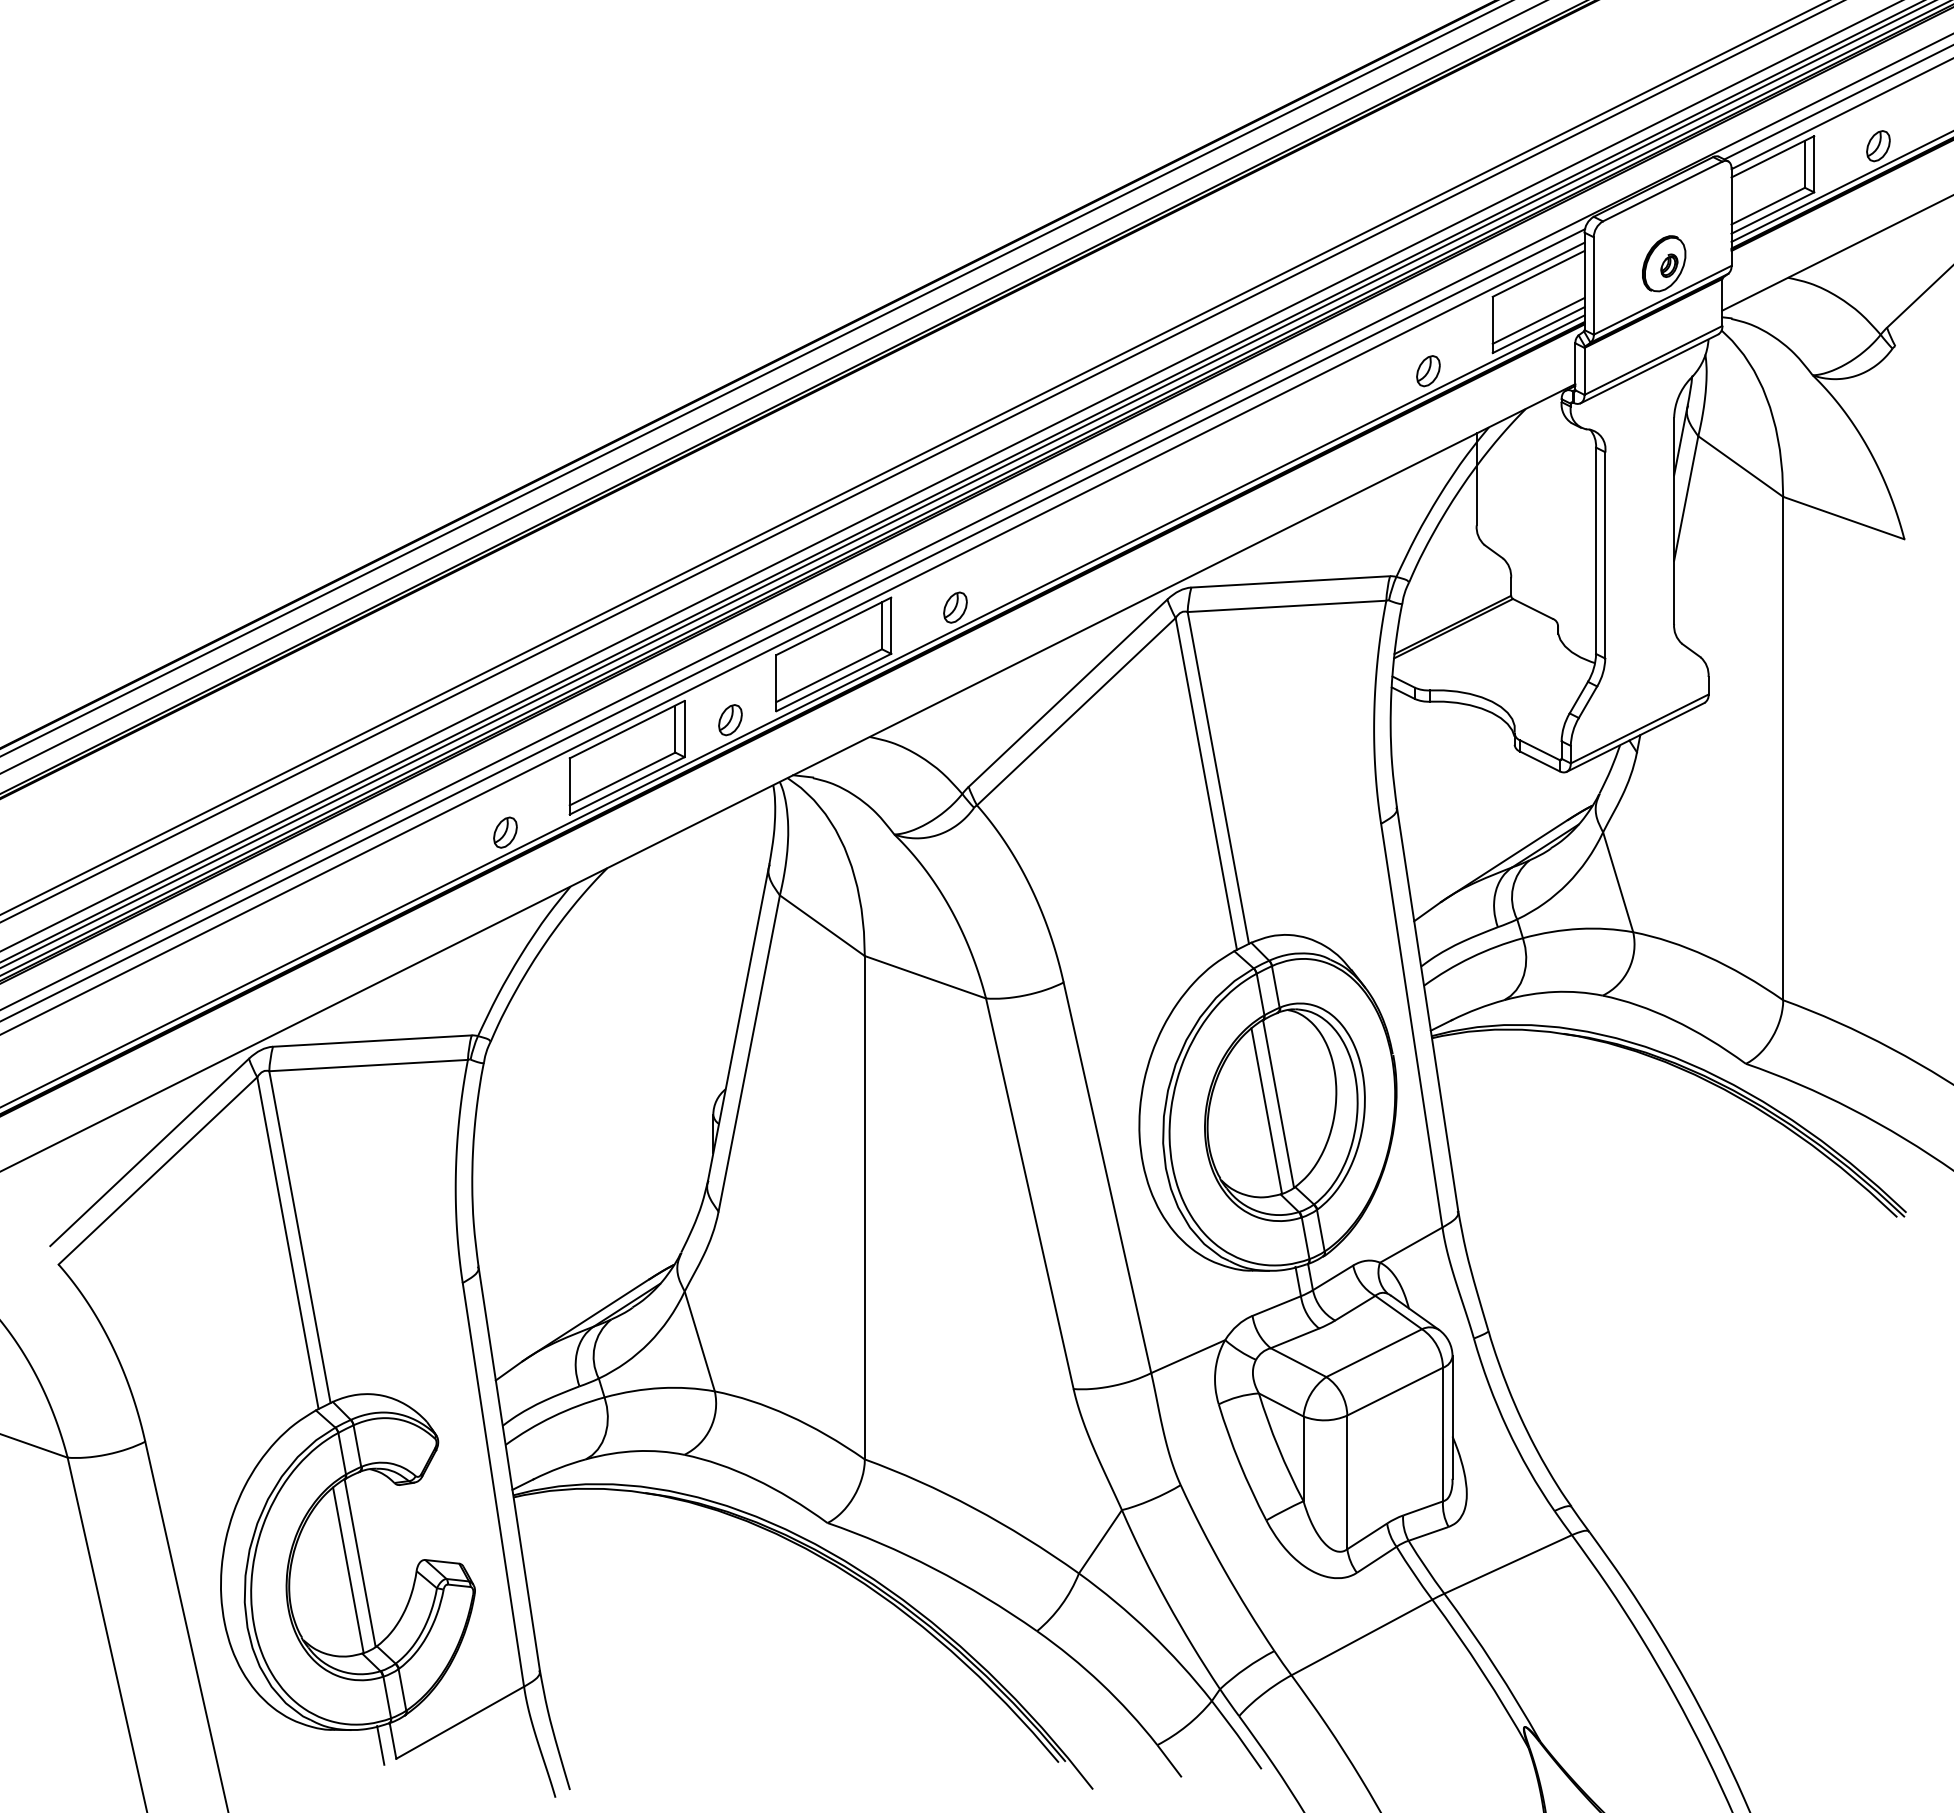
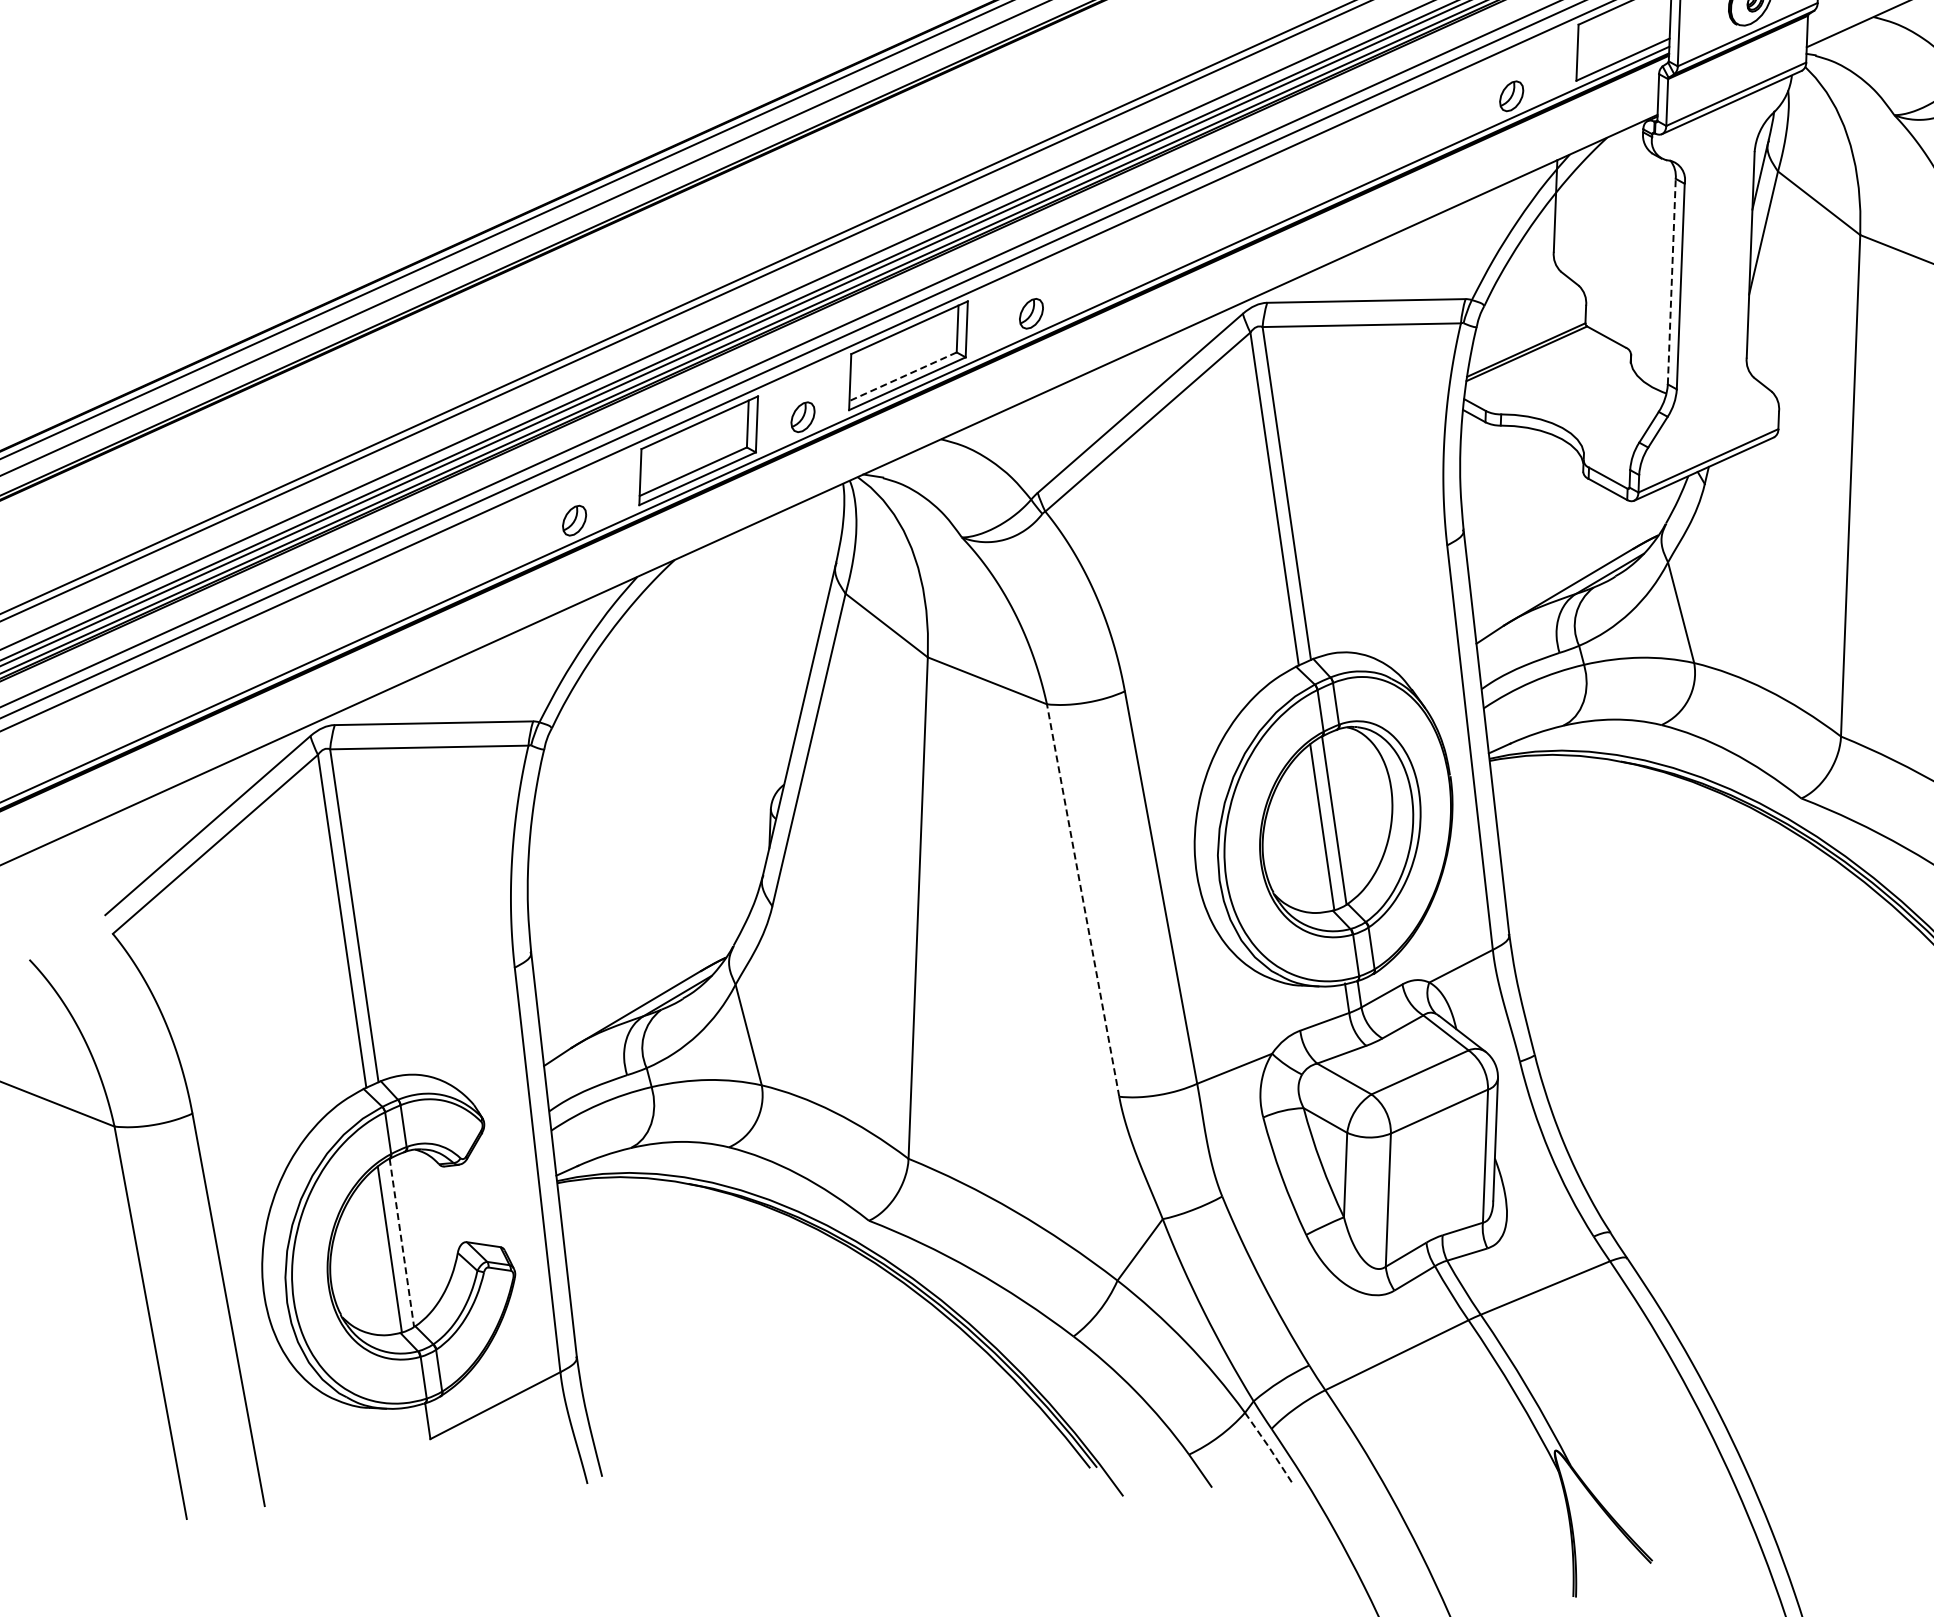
line: (1538, 320) -> (1623, 50), removed
line: (1596, 550) -> (1672, 281), solid -> dashed
line: (828, 675) -> (902, 376), solid -> dashed
line: (1029, 1193) -> (1082, 900), solid -> dashed
line: (360, 1563) -> (402, 1243), solid -> dashed
line: (1237, 1734) -> (1269, 1447), solid -> dashed
line: (380, 1745) -> (415, 1425), removed

